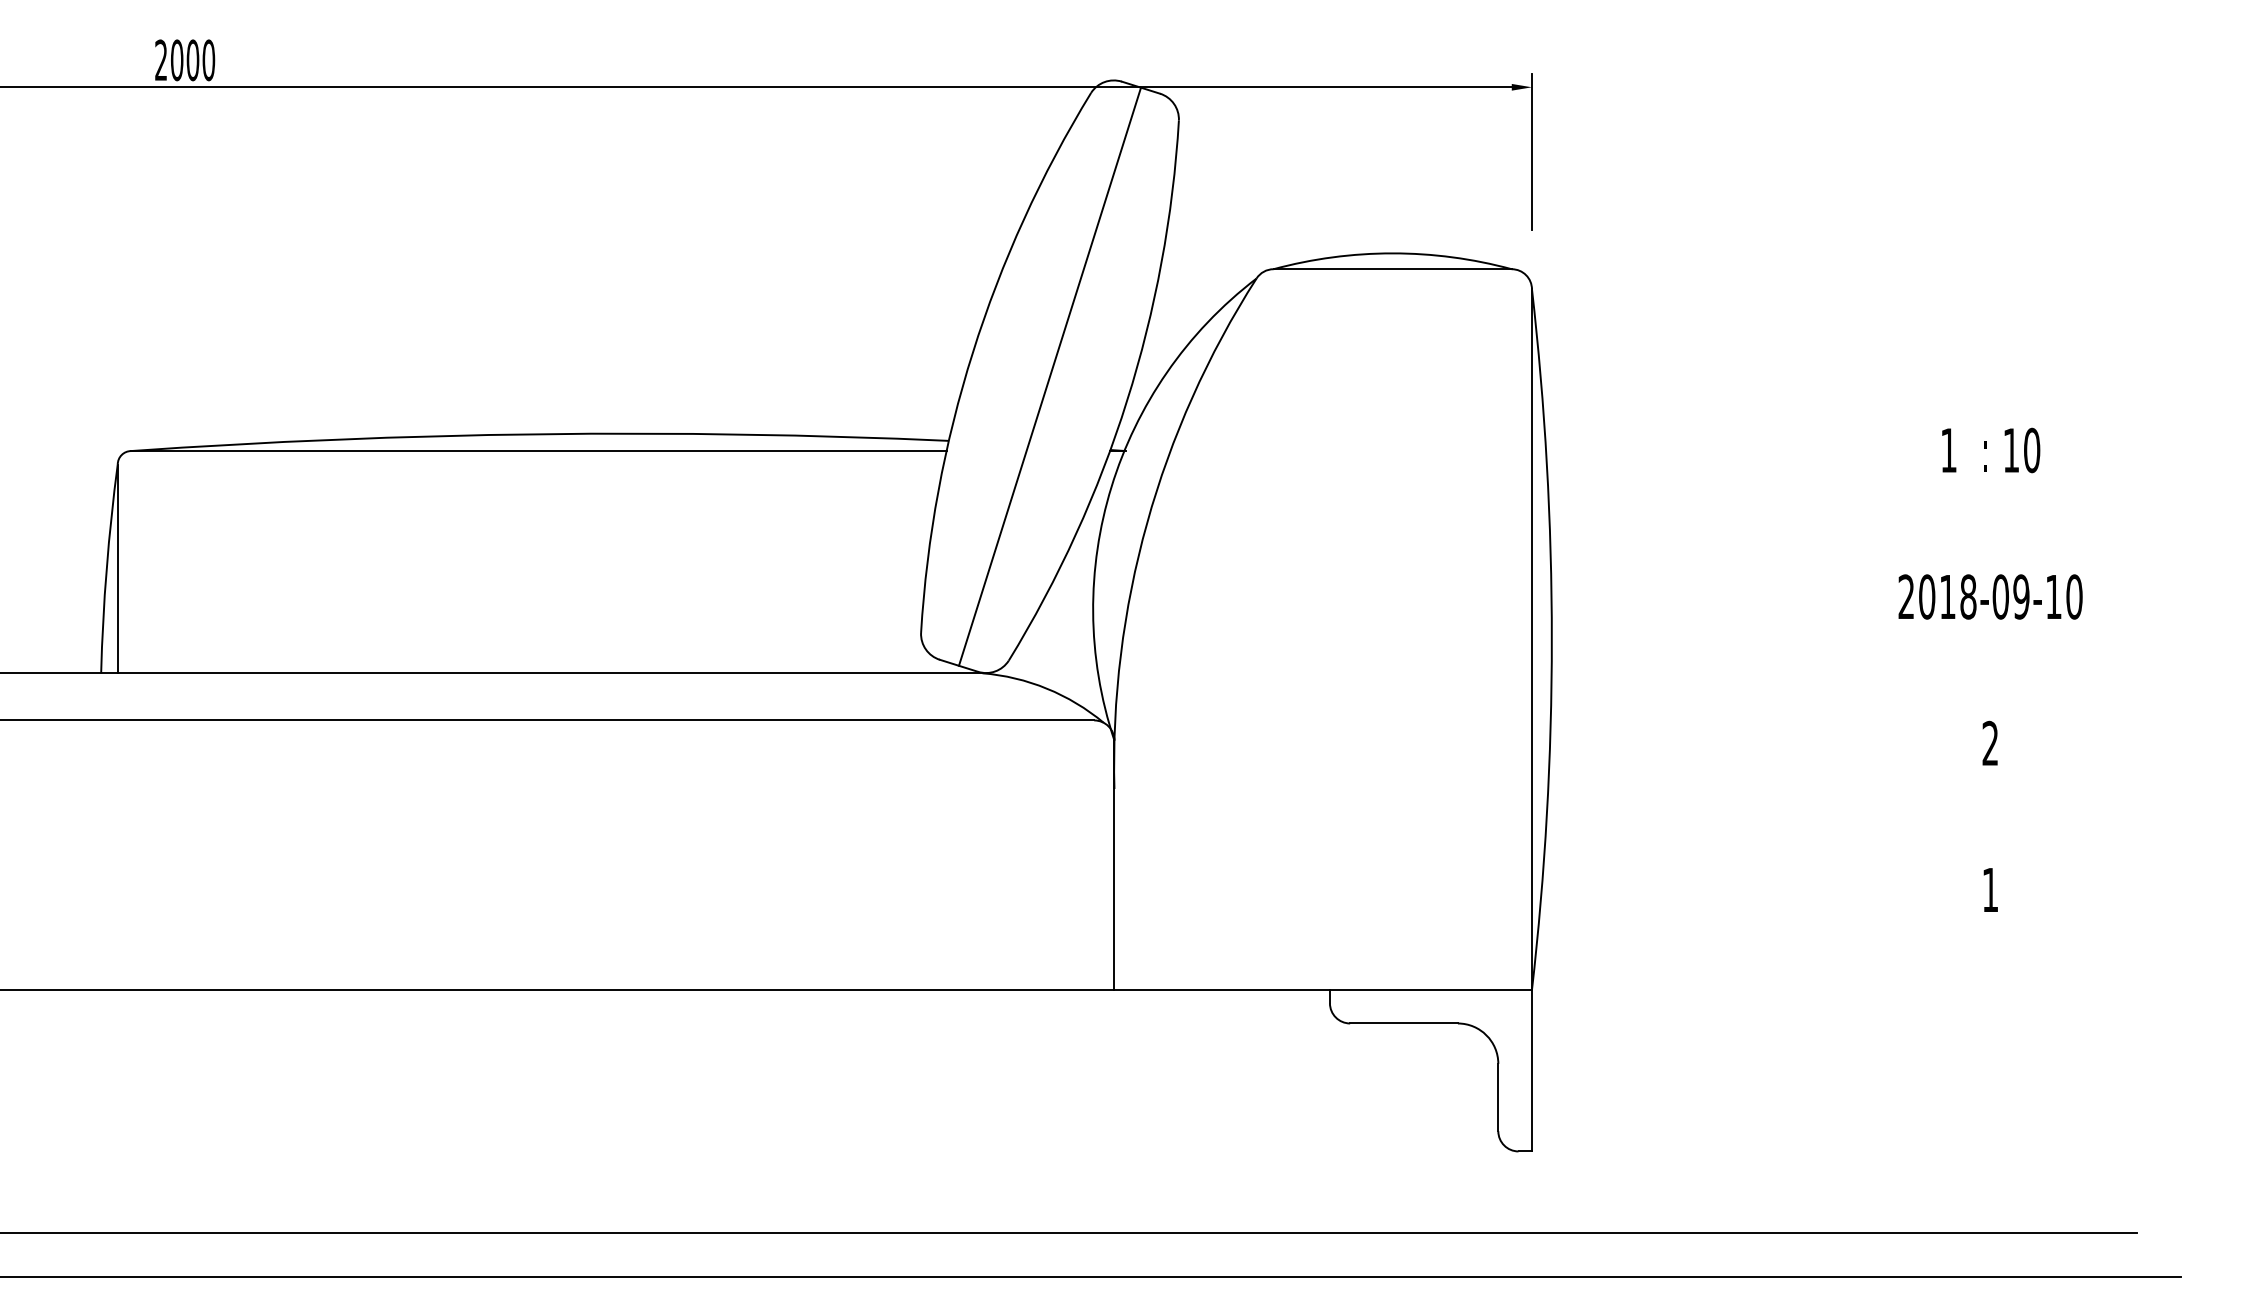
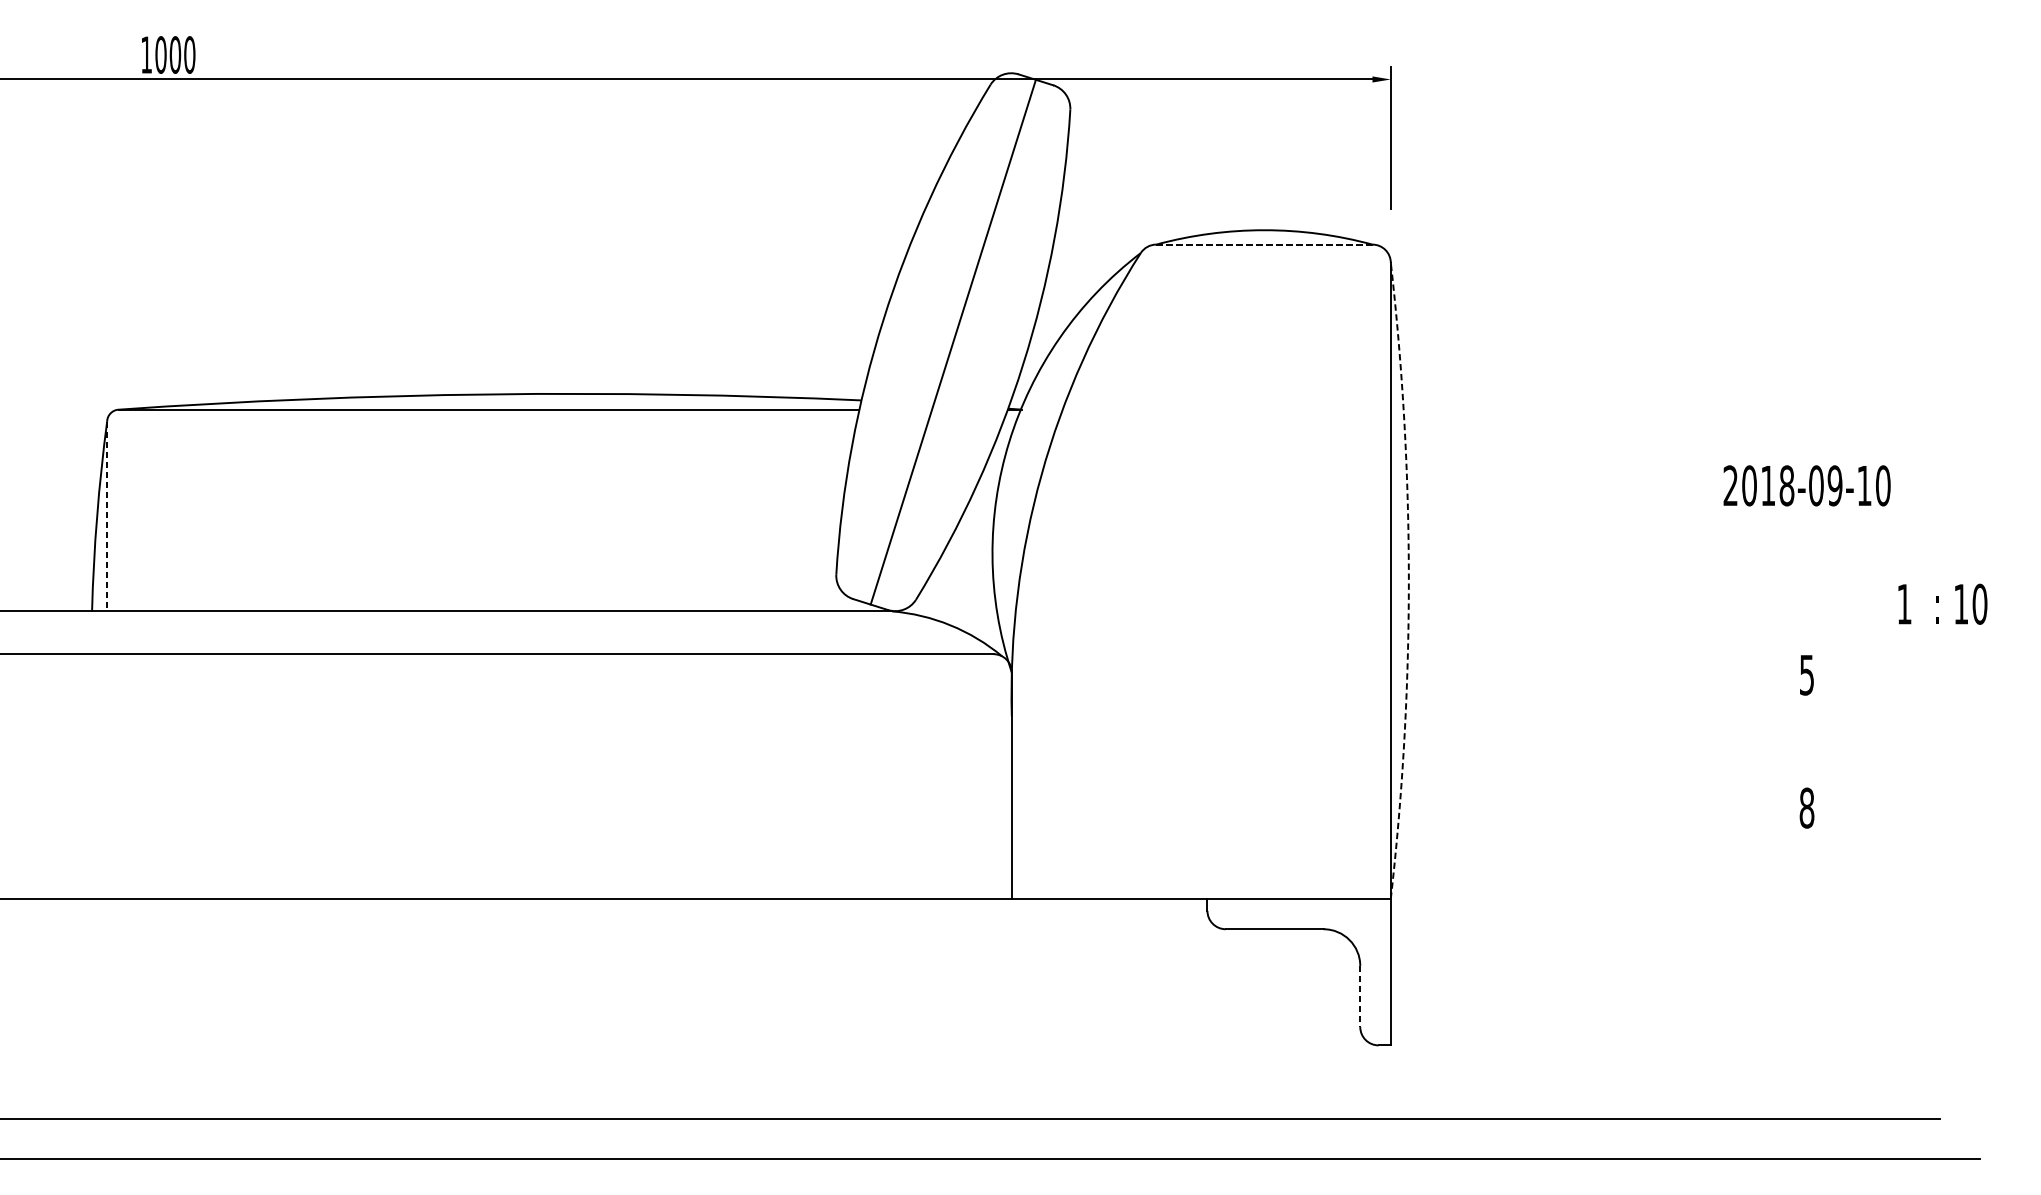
text: (160, 59) -> (145, 54), 2000 -> 1000
line: (1392, 269) -> (1264, 244), solid -> dashed
text: (1991, 450) -> (1943, 604), moved
line: (117, 569) -> (106, 517), solid -> dashed
text: (1990, 596) -> (1807, 485), moved
arc: (1551, 639) -> (1408, 580), solid -> dashed
text: (1989, 743) -> (1806, 675), 2 -> 5
text: (1990, 889) -> (1807, 807), 1 -> 8
line: (1498, 1097) -> (1360, 996), solid -> dashed

